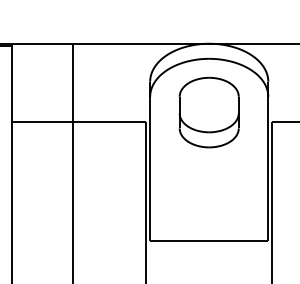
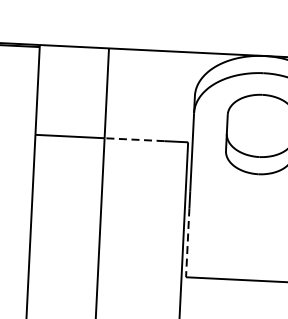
line: (98, 122) -> (133, 139), solid -> dashed
line: (150, 210) -> (188, 242), solid -> dashed

